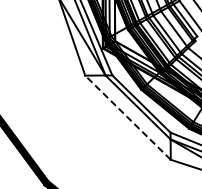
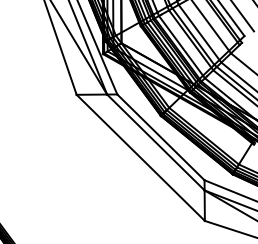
line: (128, 117) -> (141, 157), dashed -> solid

